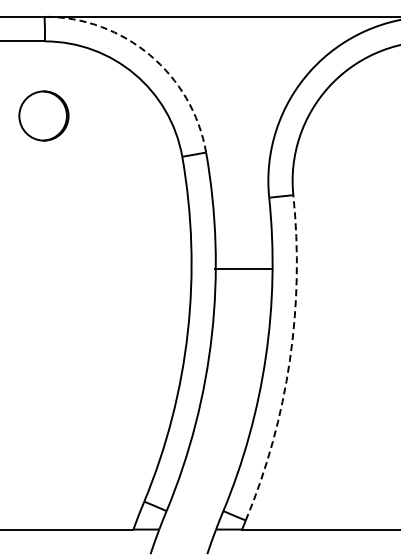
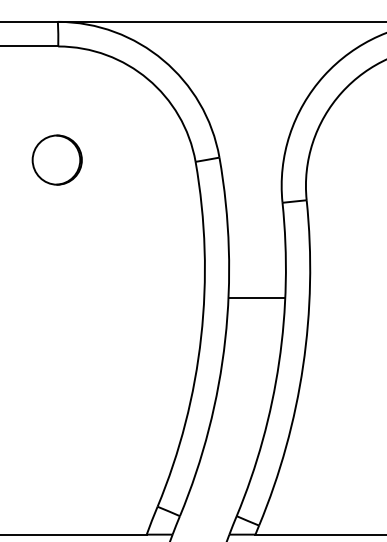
arc: (150, 55) -> (163, 60), dashed -> solid
circle: (43, 115) -> (56, 159), moved
line: (243, 269) -> (256, 298), moved
arc: (289, 360) -> (302, 365), dashed -> solid

